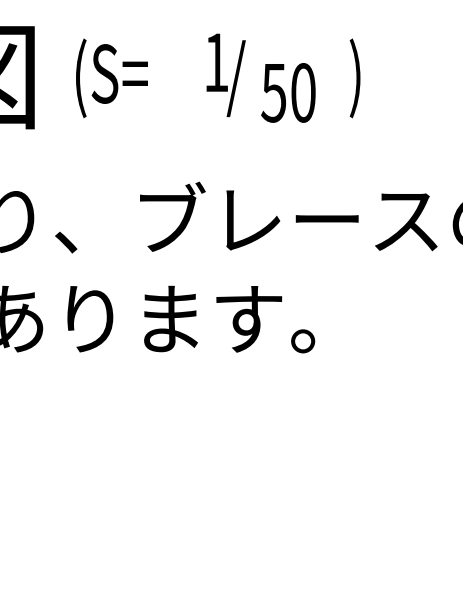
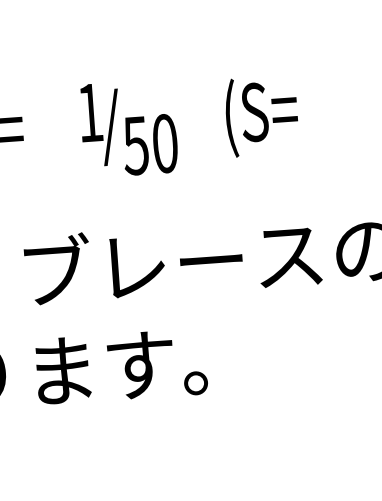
text: (386, 78) -> (260, 116), ) -> (S=
text: (288, 92) -> (150, 144), moved

